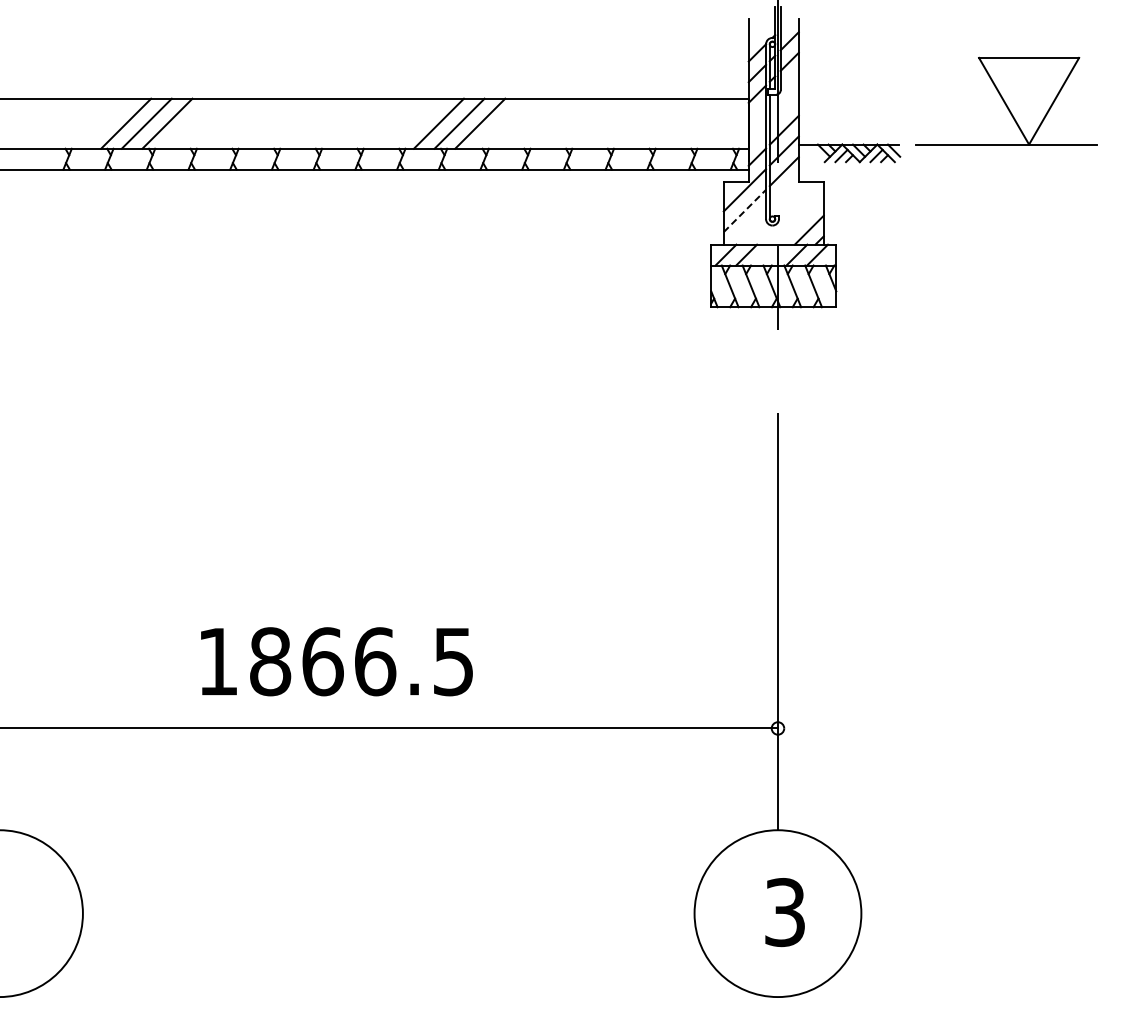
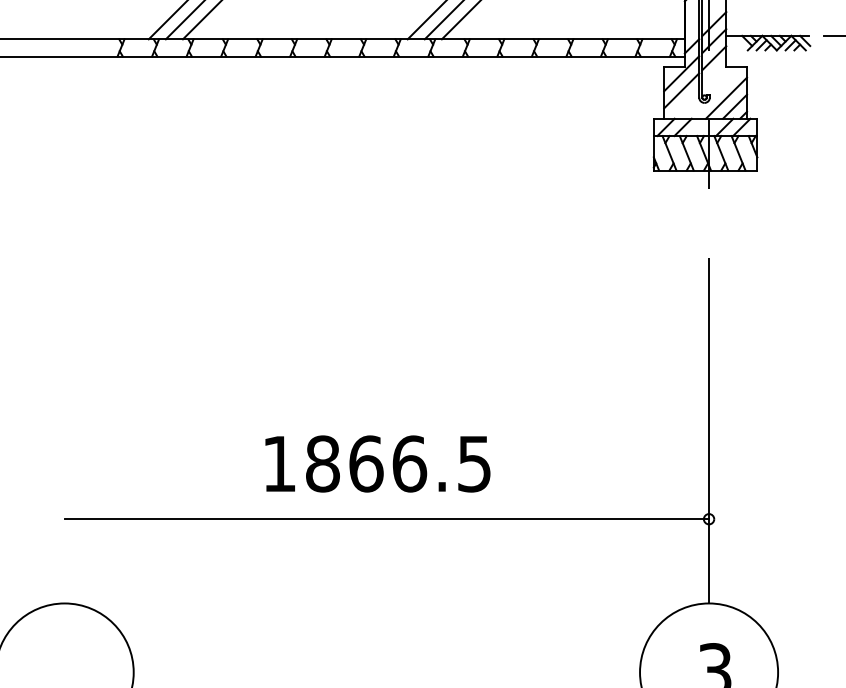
line: (744, 211) -> (681, 91), dashed -> solid
line: (798, 219) -> (726, 97), added
text: (336, 661) -> (377, 463), moved

